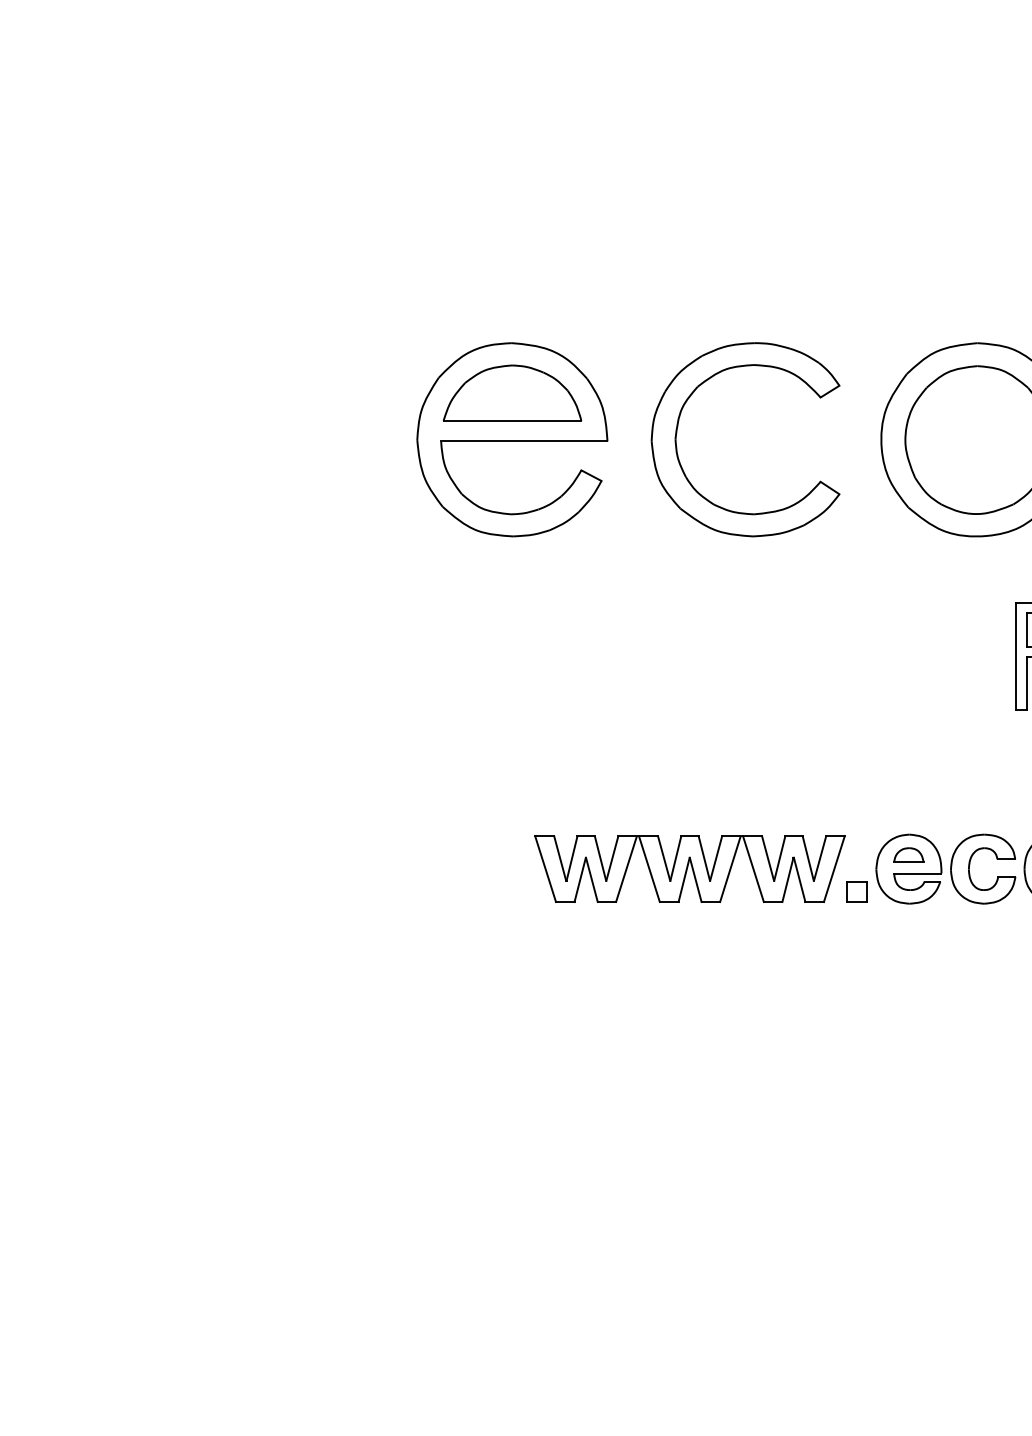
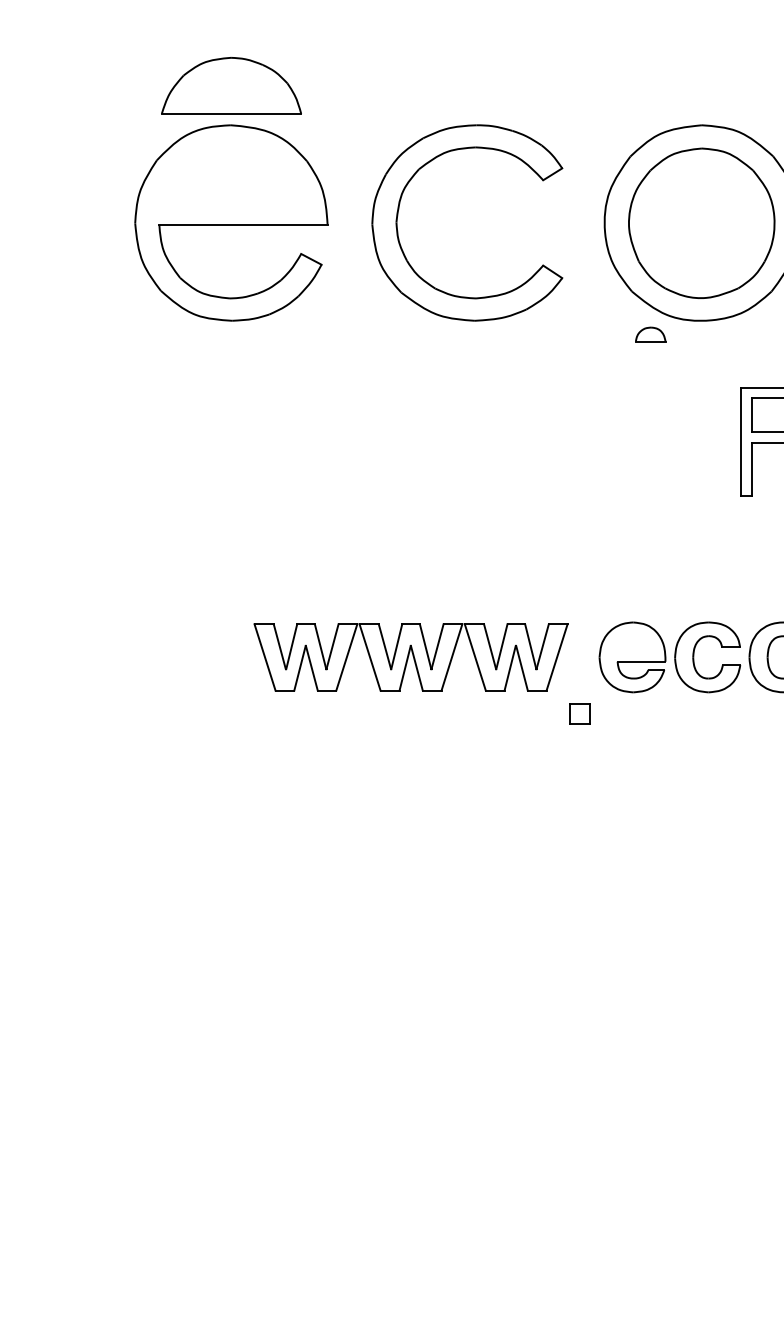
part: (512, 392) -> (231, 85), moved
part: (908, 854) -> (650, 334), moved
part: (856, 891) -> (579, 713), moved

